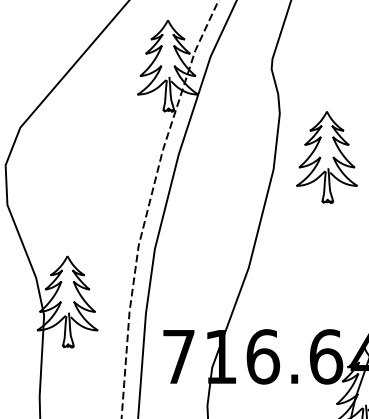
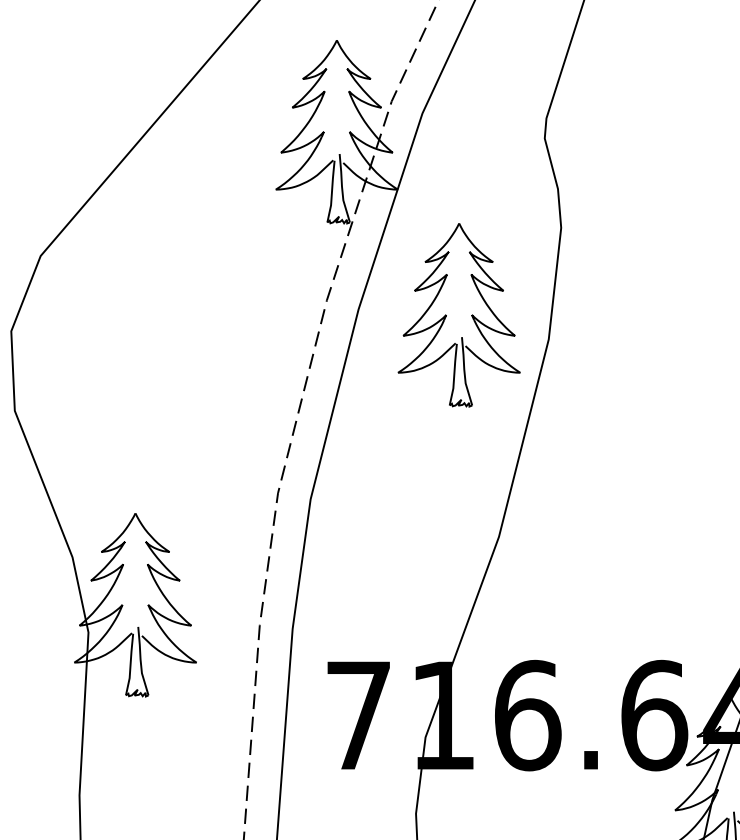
part: (326, 157) -> (458, 315), moved

